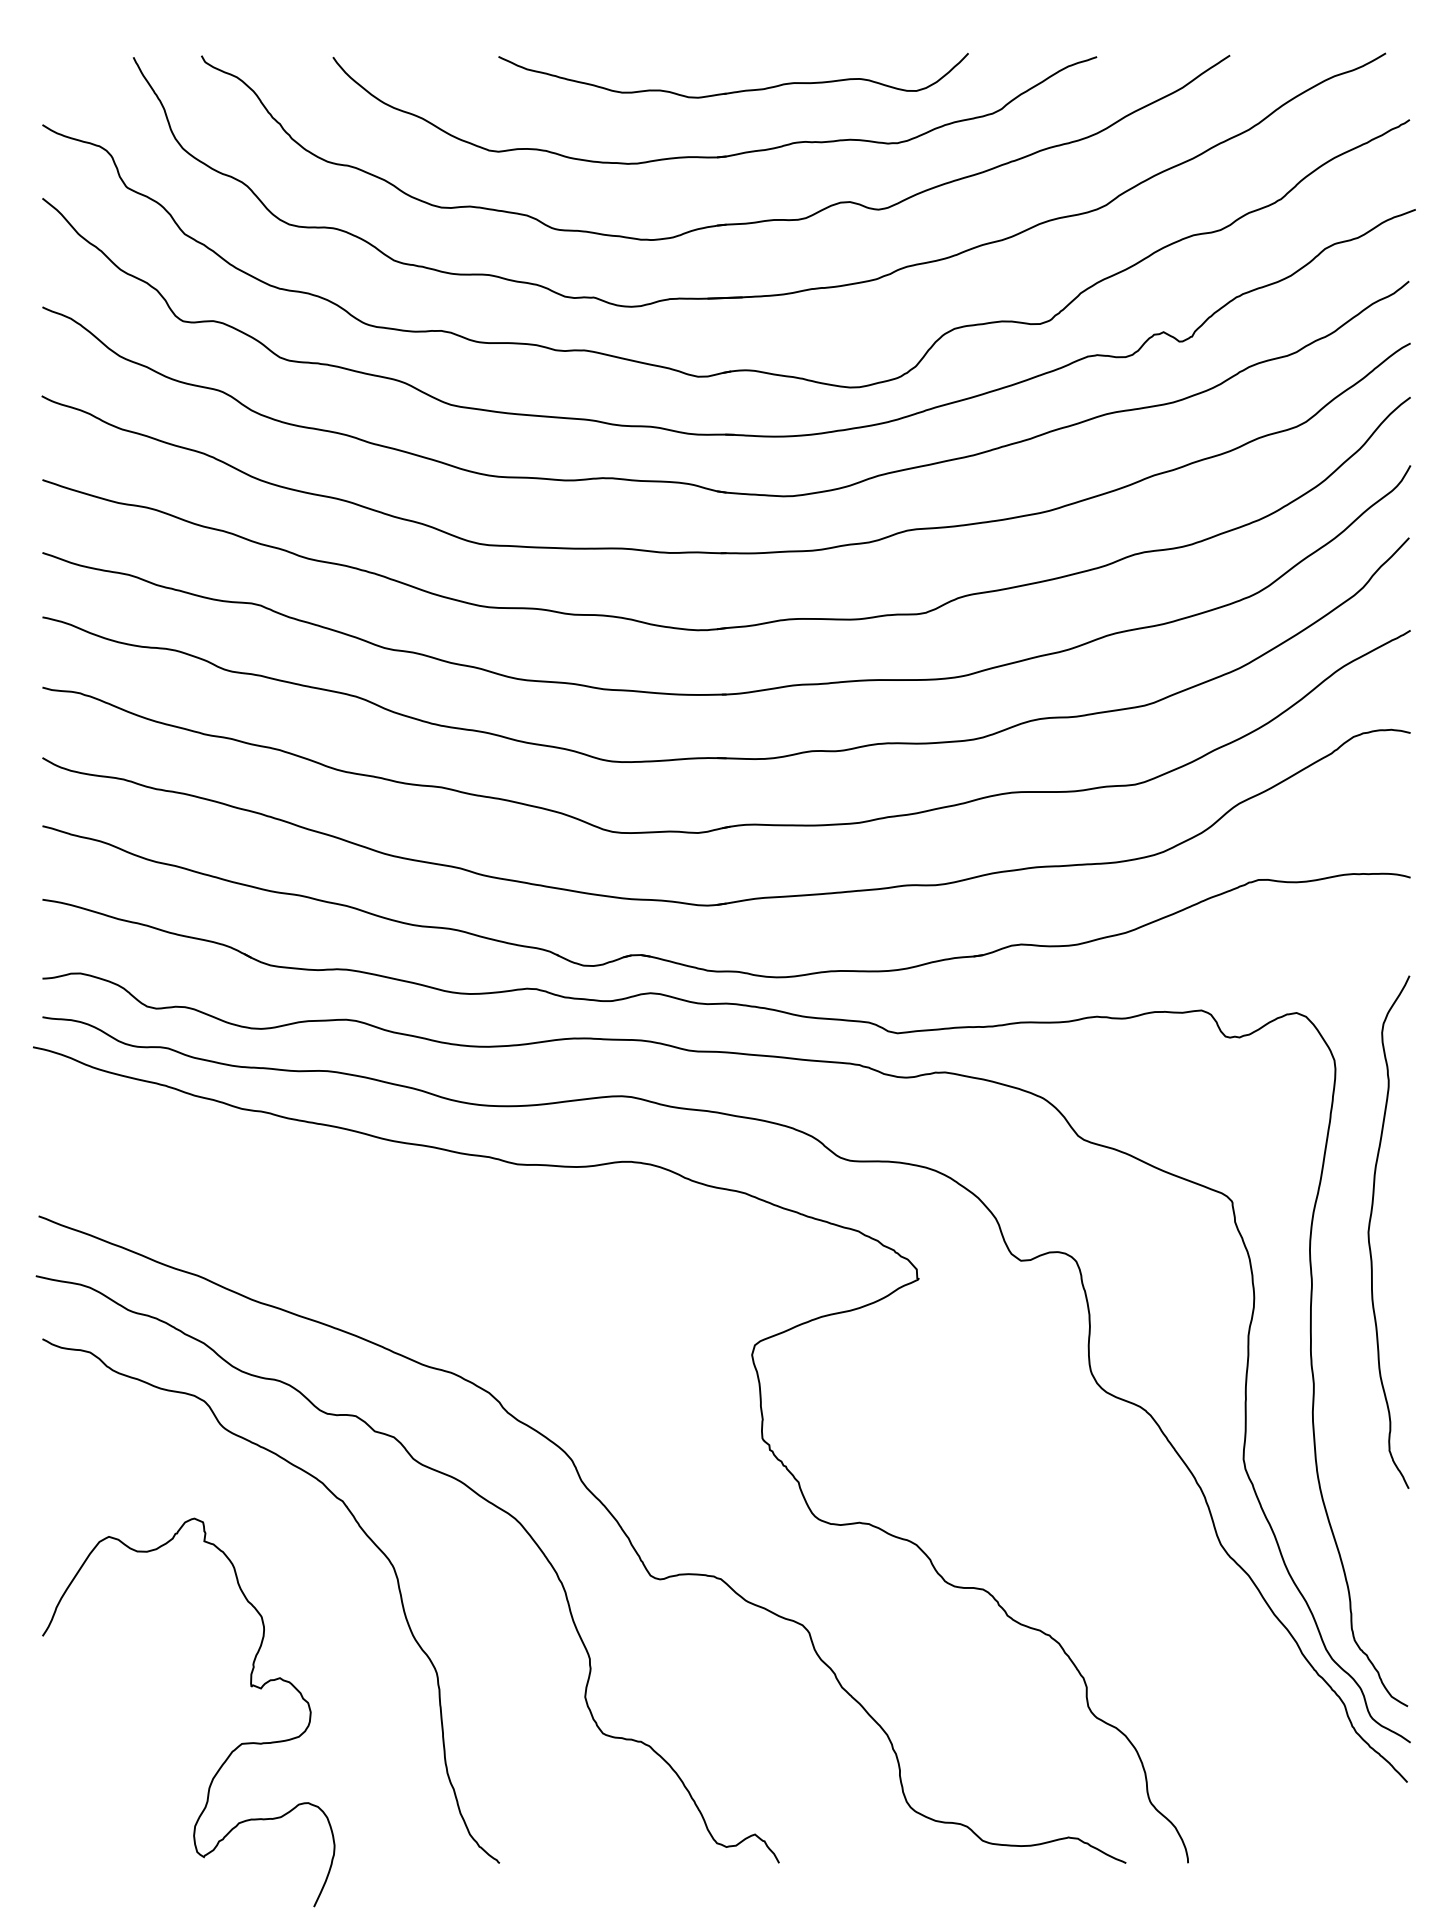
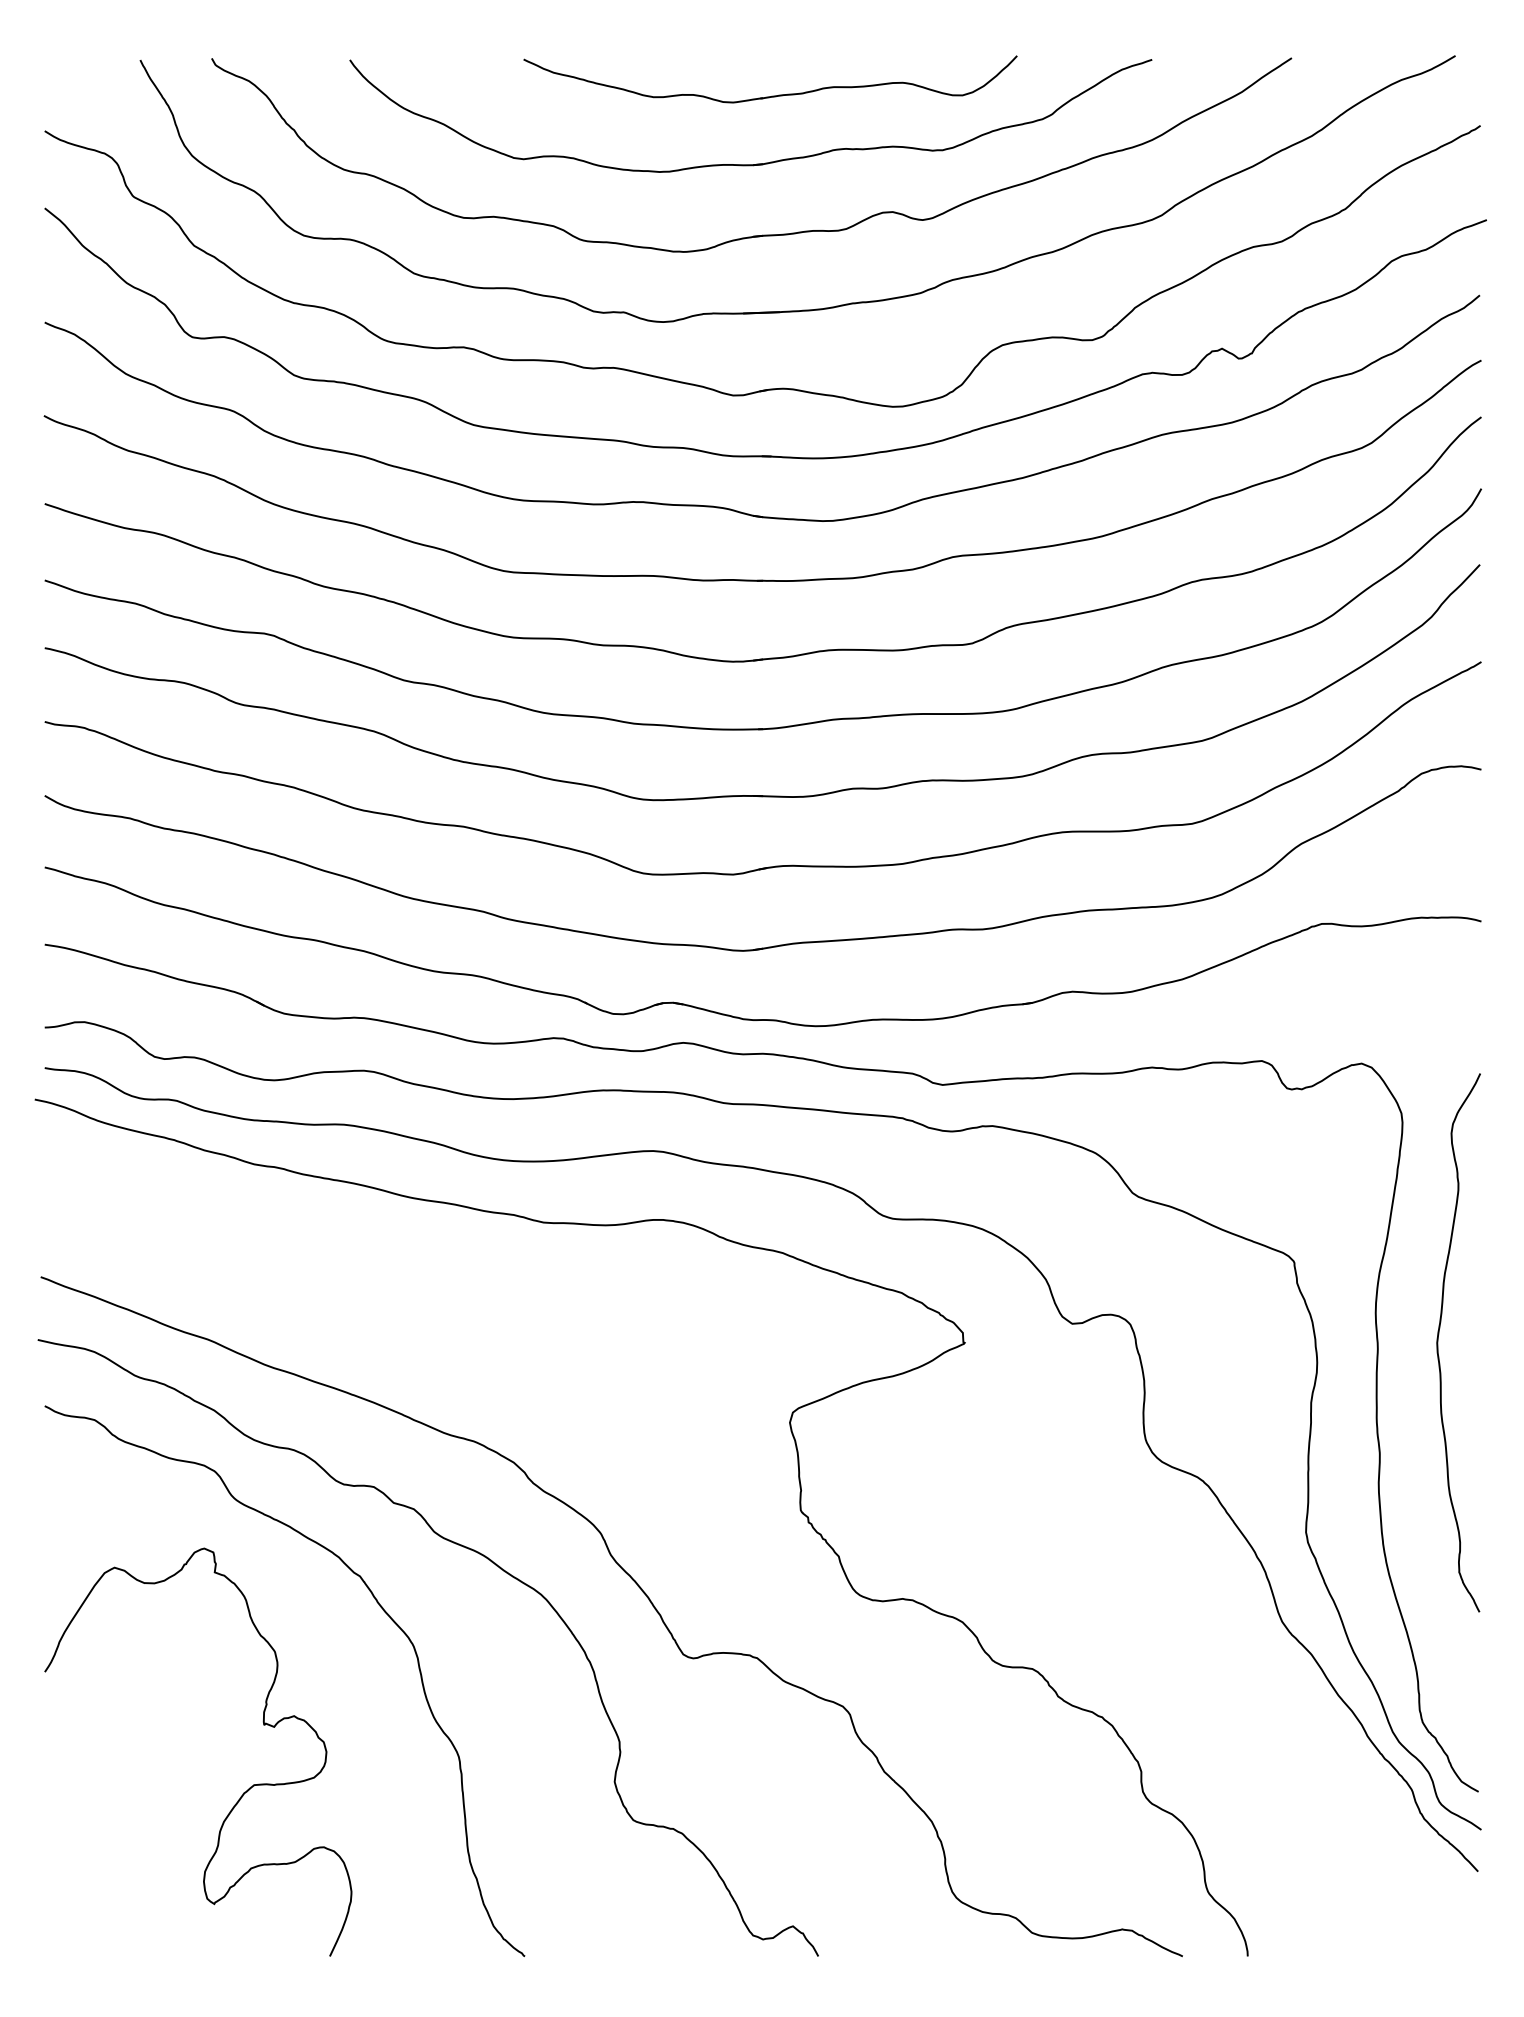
curve: (1369, 1231) -> (1438, 1342), moved
curve: (231, 1750) -> (243, 1792), moved

